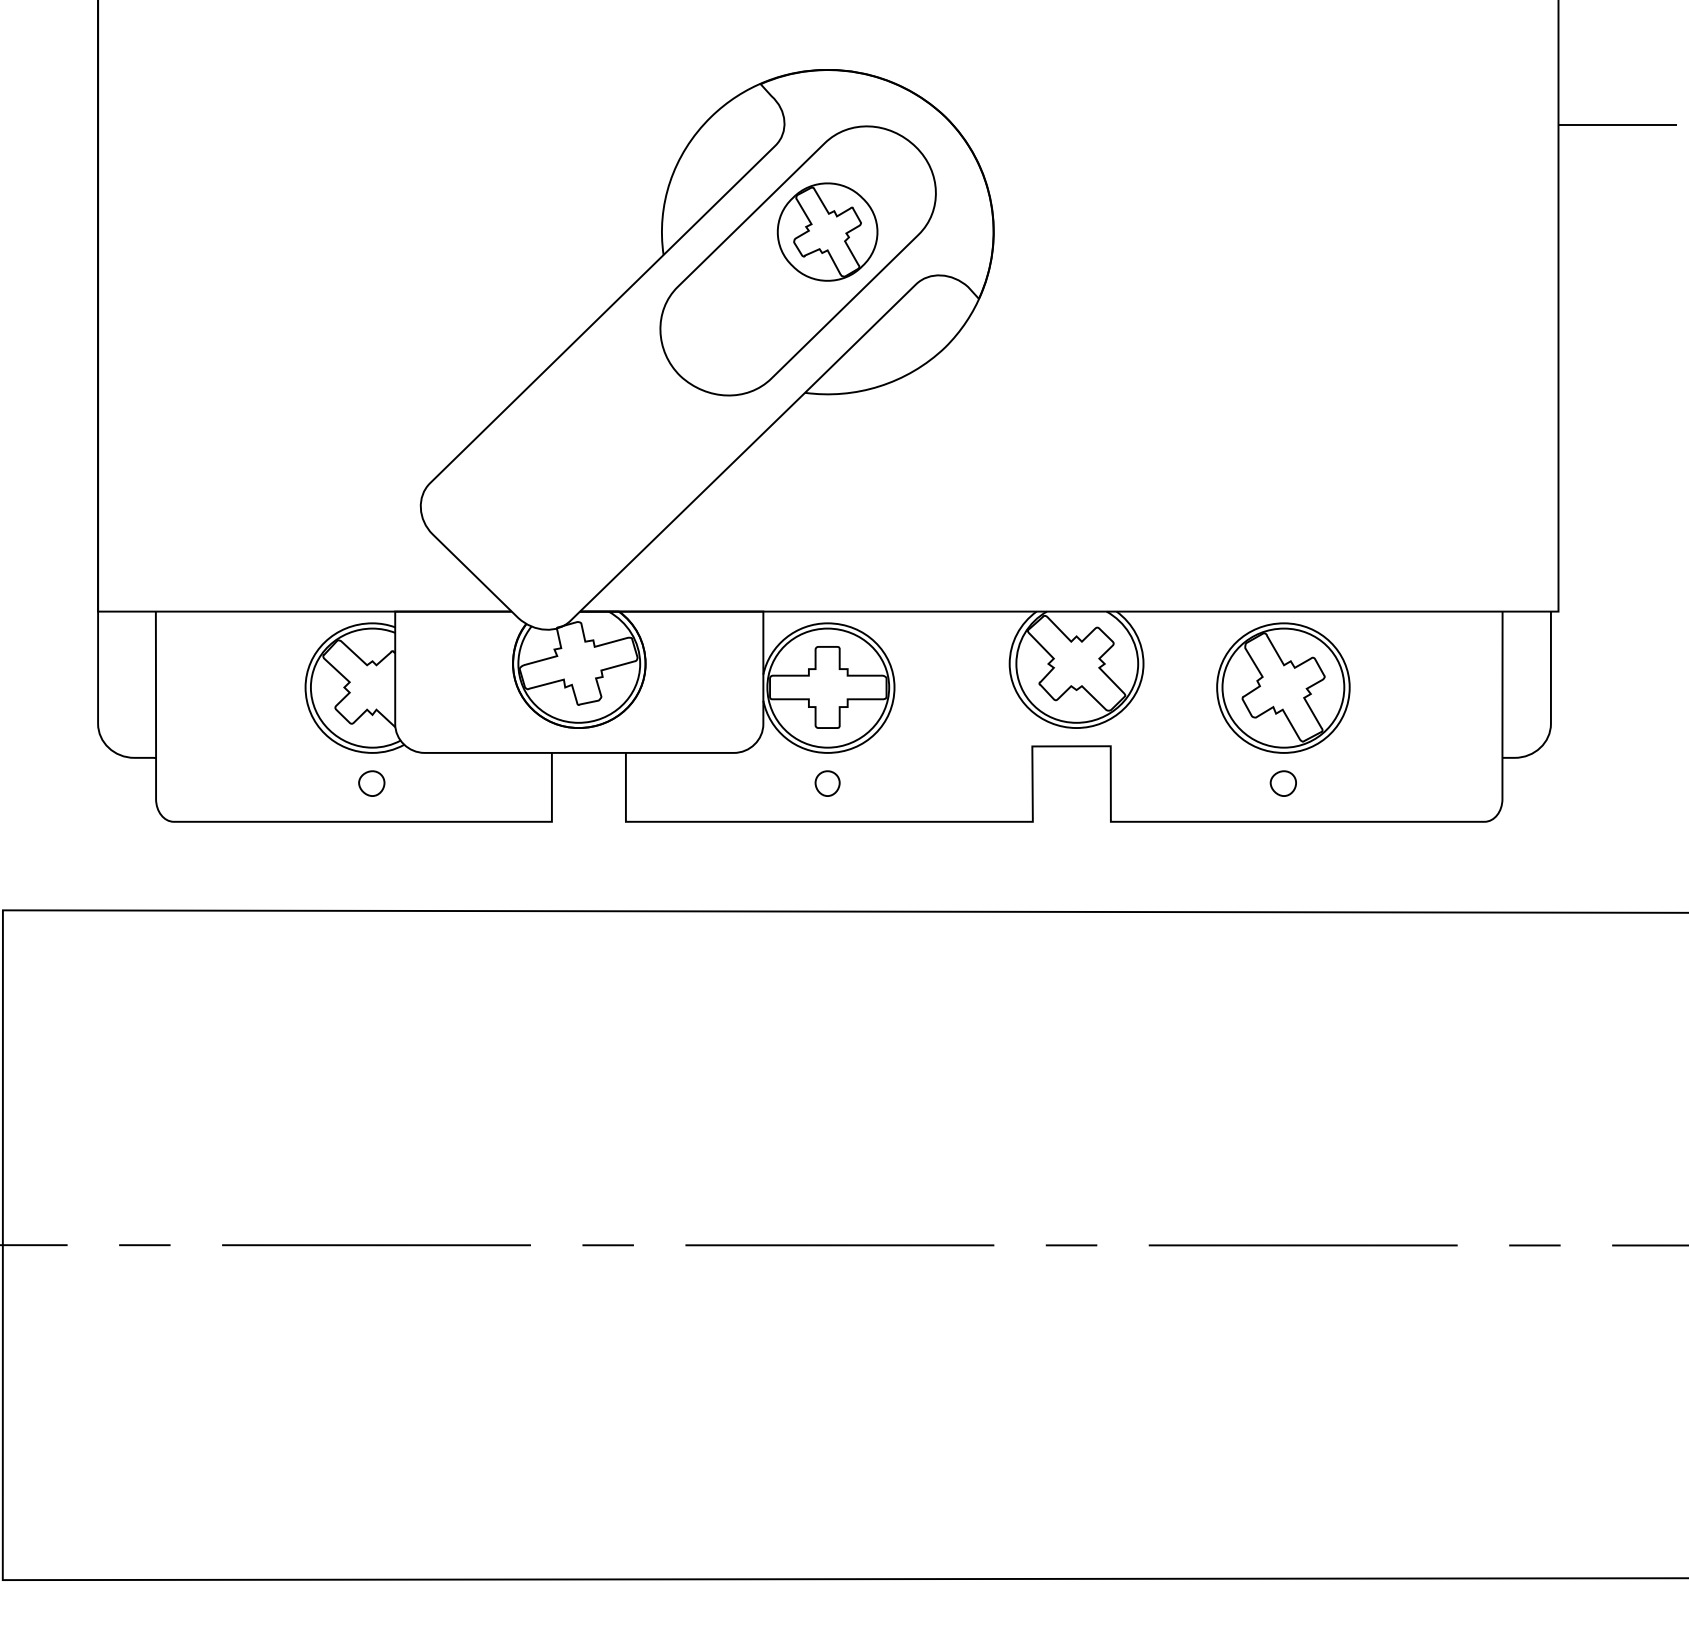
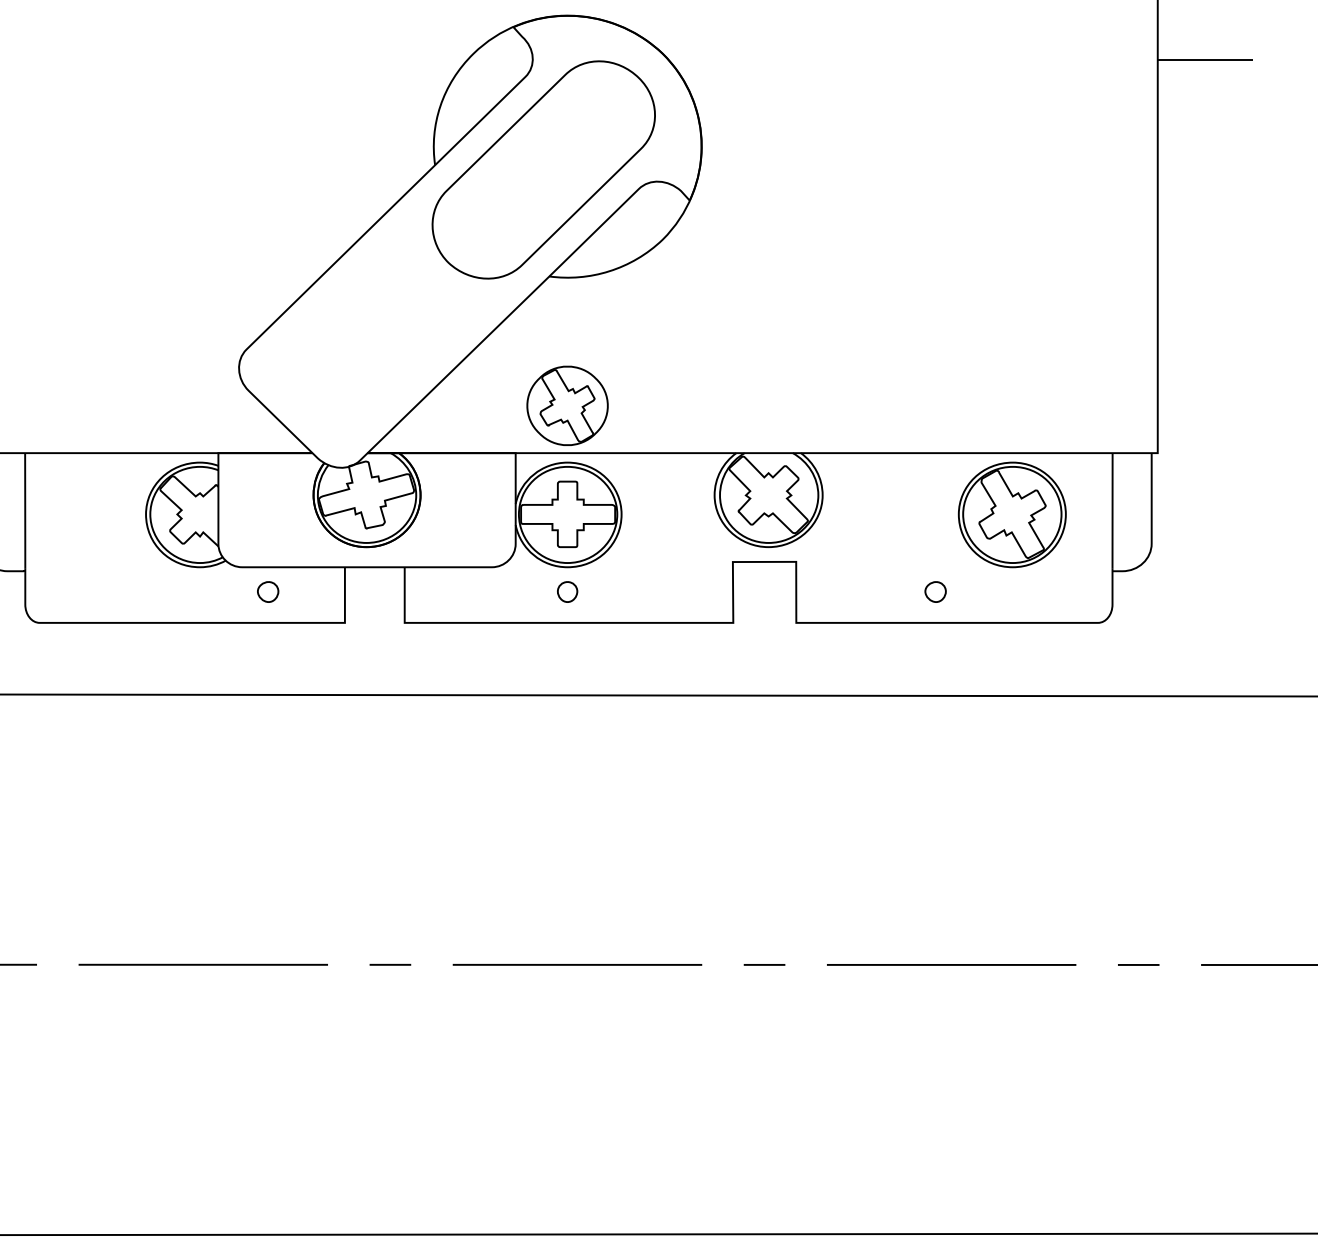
part: (827, 231) -> (567, 405), moved
part: (1283, 687) -> (1012, 514), moved
part: (371, 783) -> (267, 591), moved

